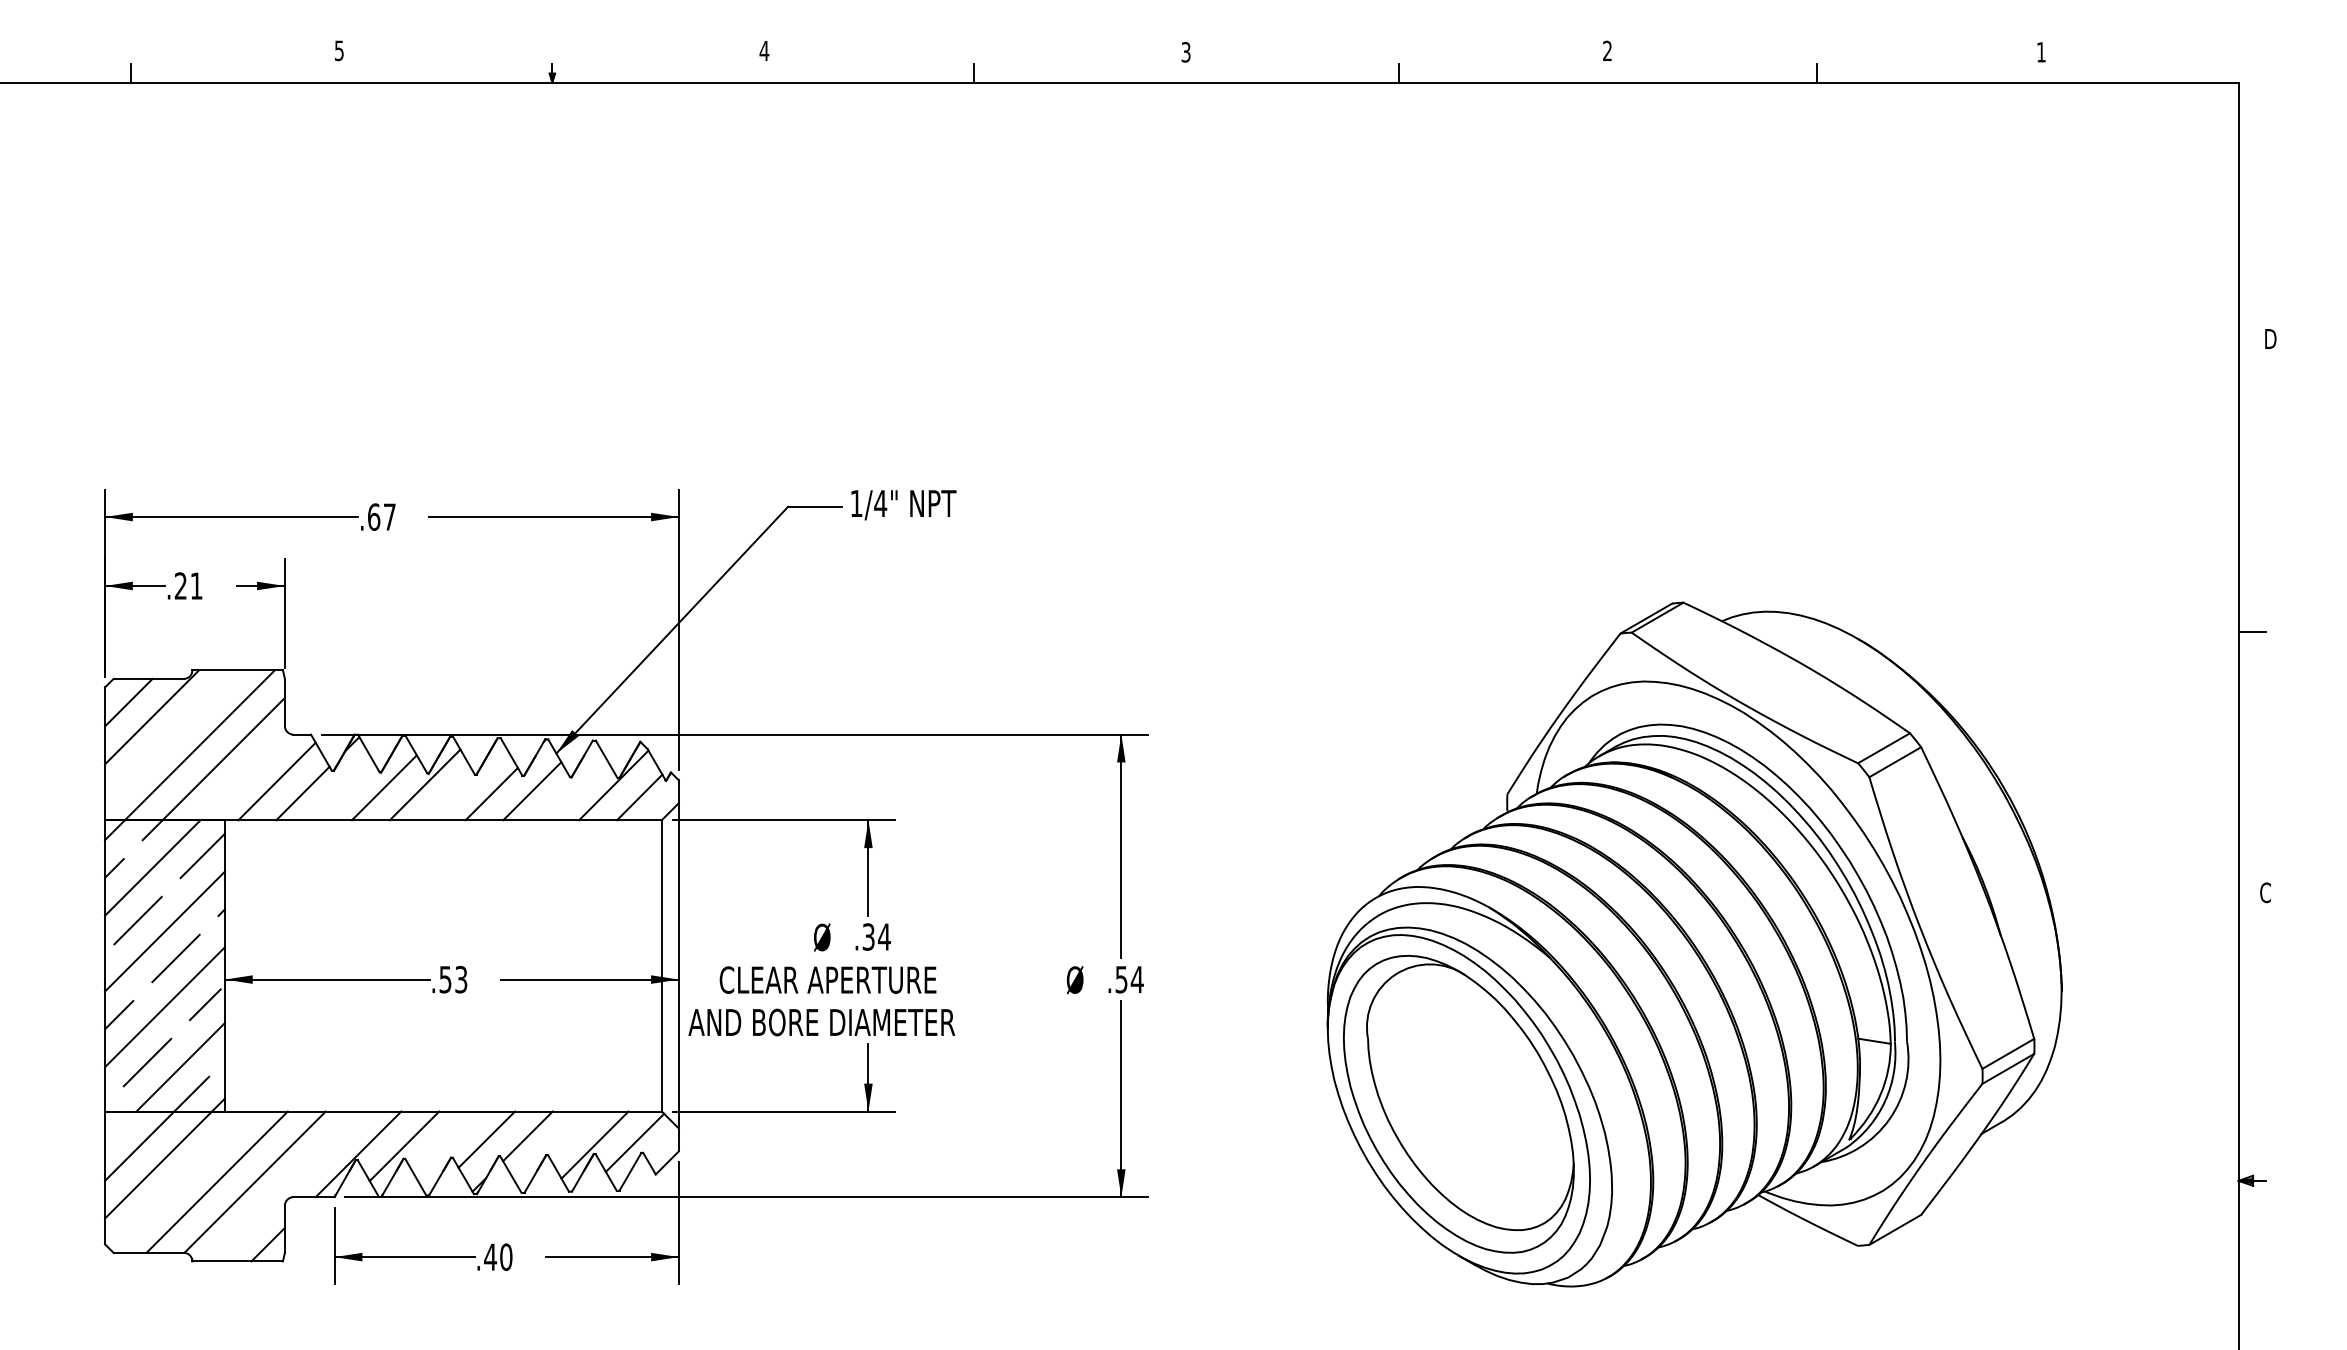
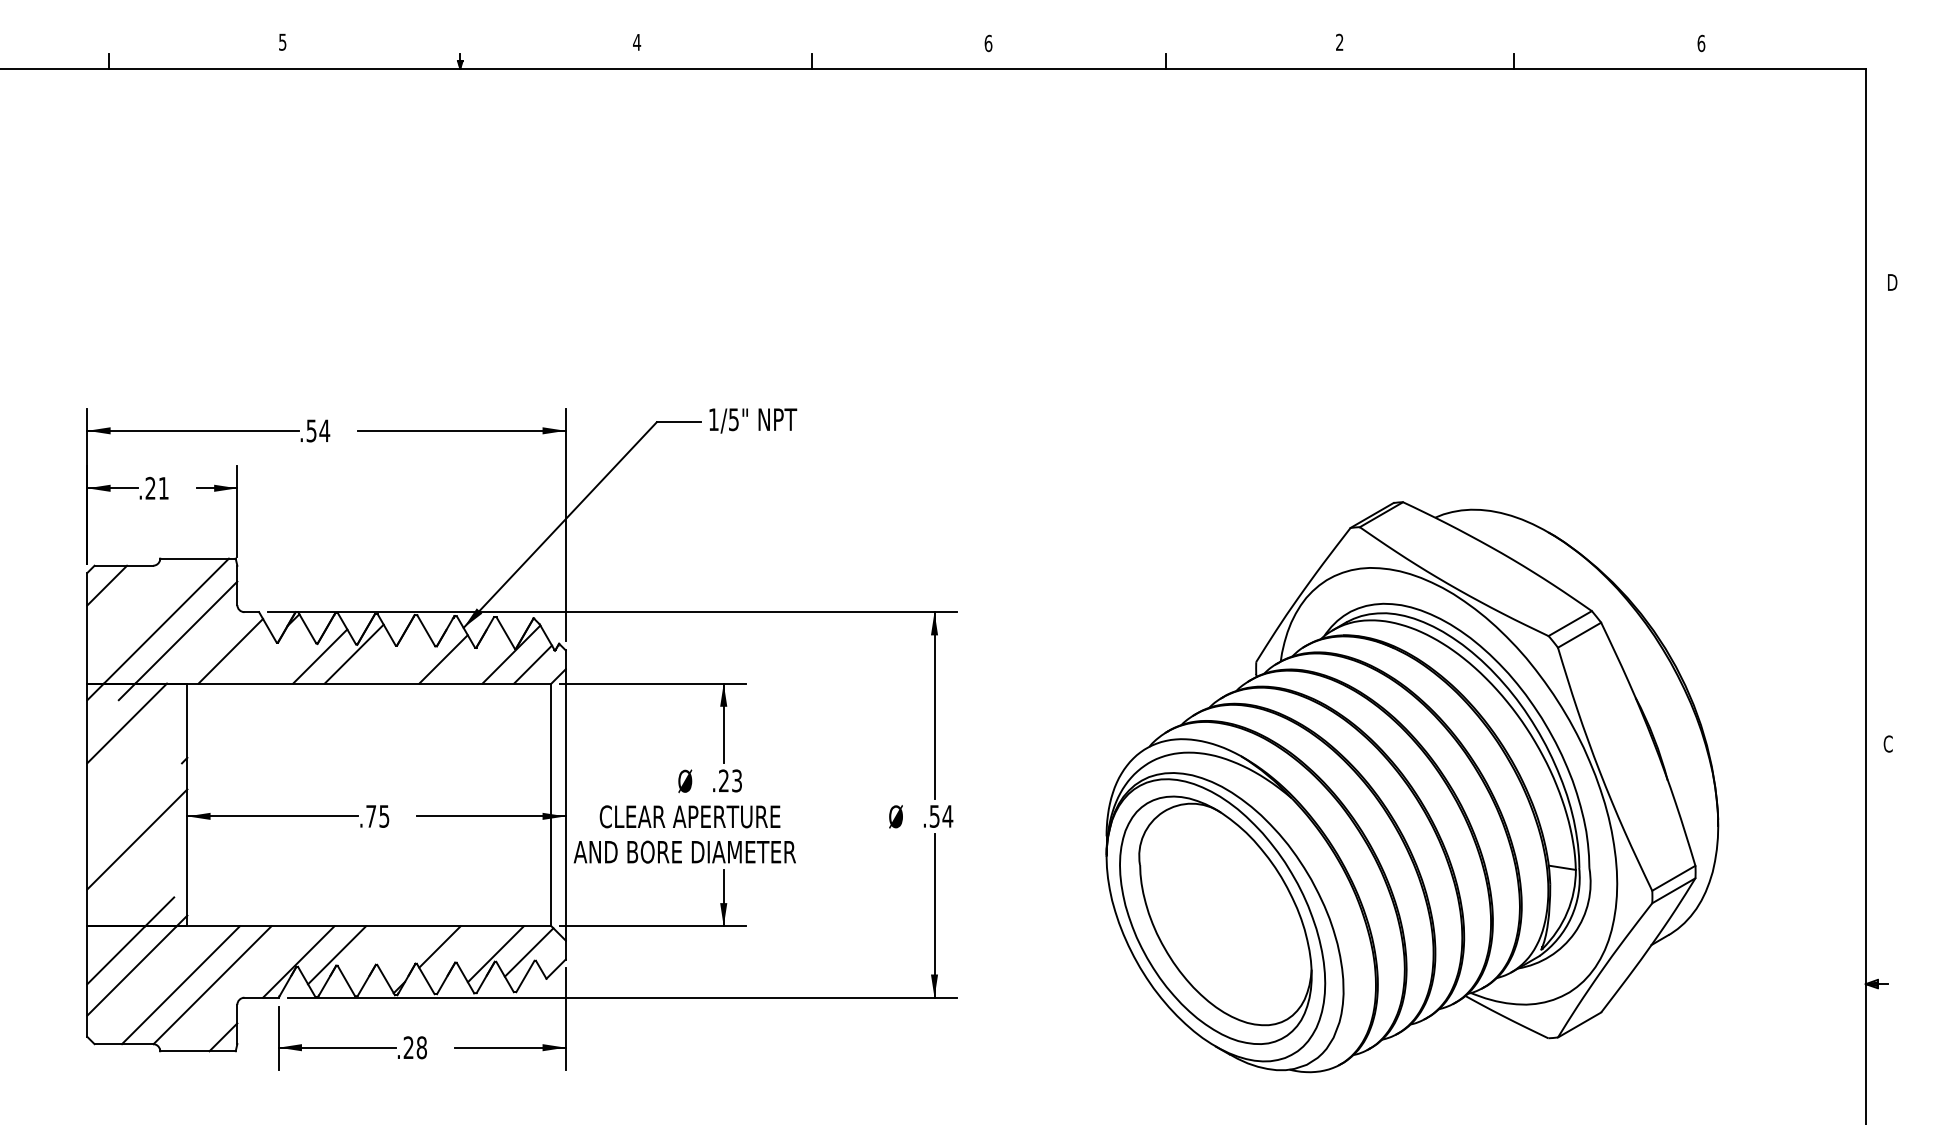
text: (1185, 52) -> (988, 43), 3 -> 6
text: (2041, 52) -> (1701, 43), 1 -> 6
text: (880, 503) -> (733, 419), 1/4" -> 1/5"
text: (382, 516) -> (318, 430), .67 -> .54
line: (2251, 632) -> (1876, 527), removed
line: (152, 717) -> (126, 597), removed
line: (302, 793) -> (252, 661), removed
line: (491, 794) -> (409, 662), removed
line: (202, 855) -> (168, 712), removed
line: (114, 868) -> (95, 723), removed
line: (137, 920) -> (114, 767), removed
line: (164, 931) -> (136, 776), removed
text: (876, 936) -> (730, 780), .34 -> .23
line: (175, 958) -> (146, 798), removed
text: (453, 979) -> (377, 816), .53 -> .75
line: (205, 1004) -> (171, 837), removed
line: (119, 1015) -> (99, 846), removed
line: (147, 1062) -> (122, 885), removed
line: (180, 1067) -> (150, 889), removed
line: (486, 1139) -> (405, 949), removed
text: (498, 1256) -> (415, 1047), .40 -> .28

